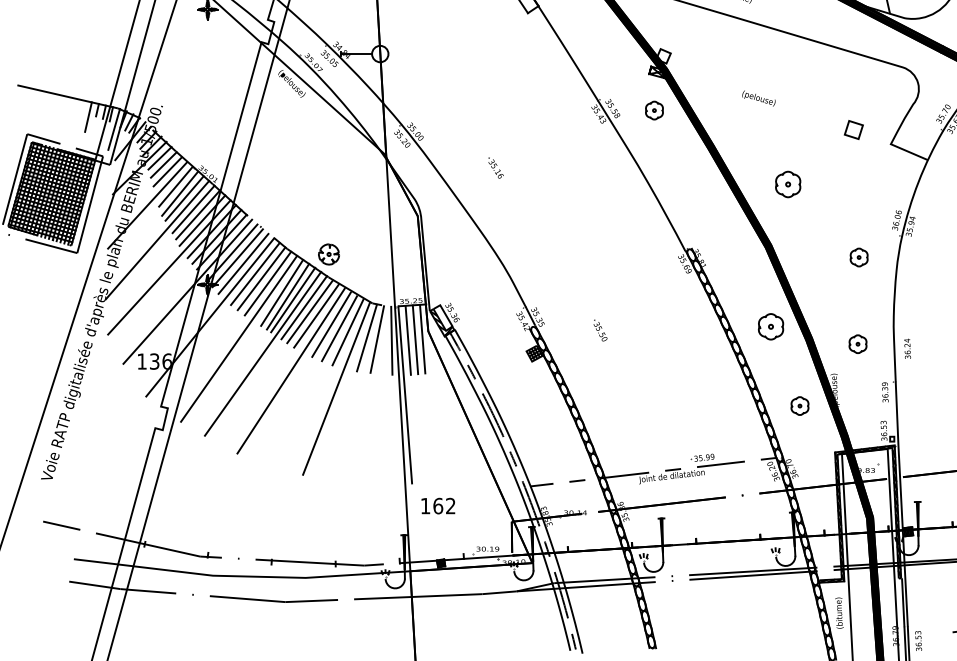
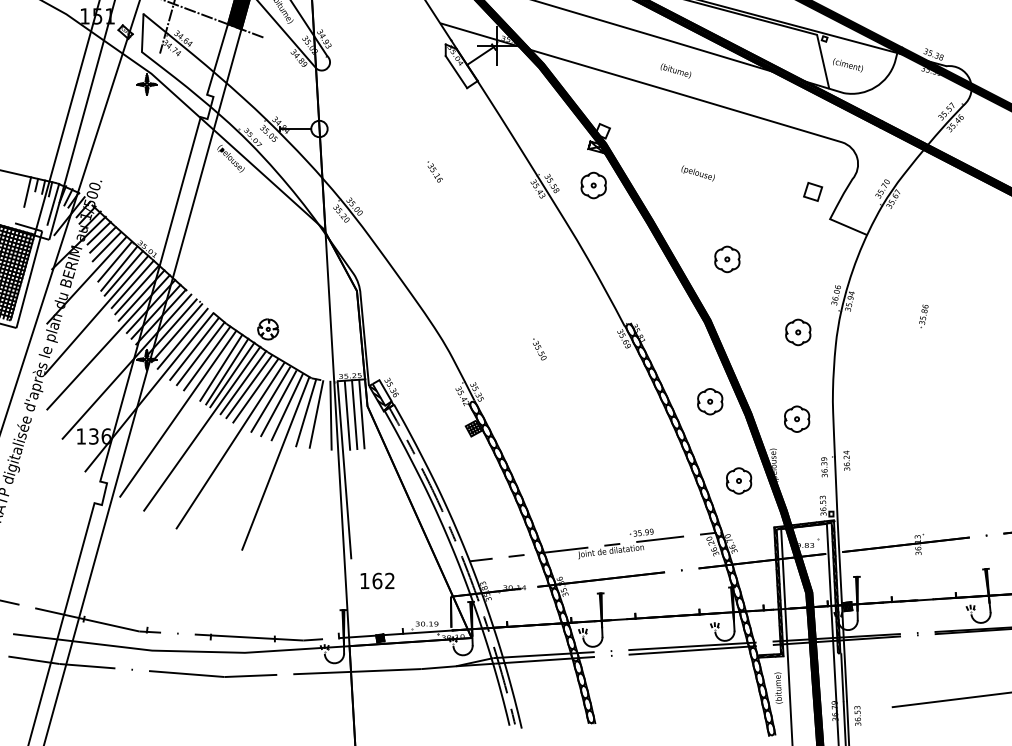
part: (654, 110) -> (593, 185), size x1.43
part: (854, 129) -> (813, 191), moved
part: (495, 167) -> (434, 171), moved
part: (859, 257) -> (798, 332), size x1.43
part: (600, 330) -> (539, 349), moved
part: (858, 343) -> (797, 418), size x1.43
text: (907, 348) -> (846, 460), moved
part: (800, 405) -> (739, 480), size x1.43

